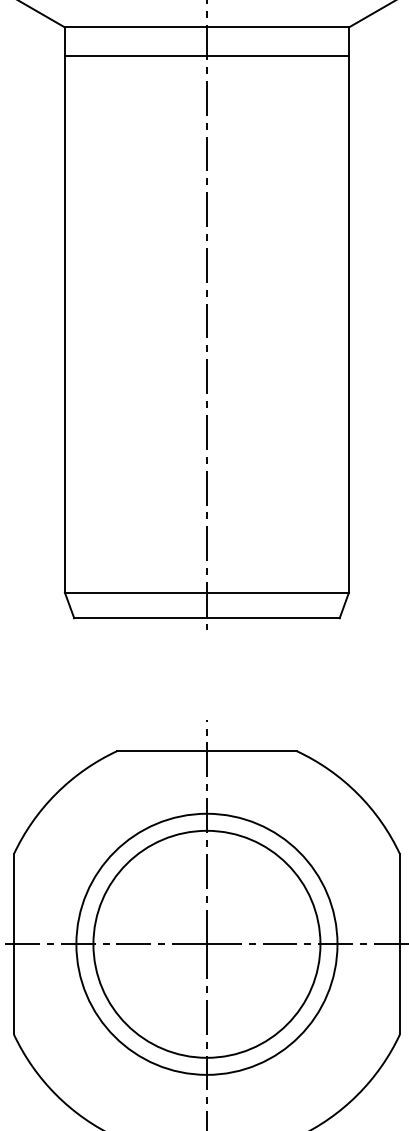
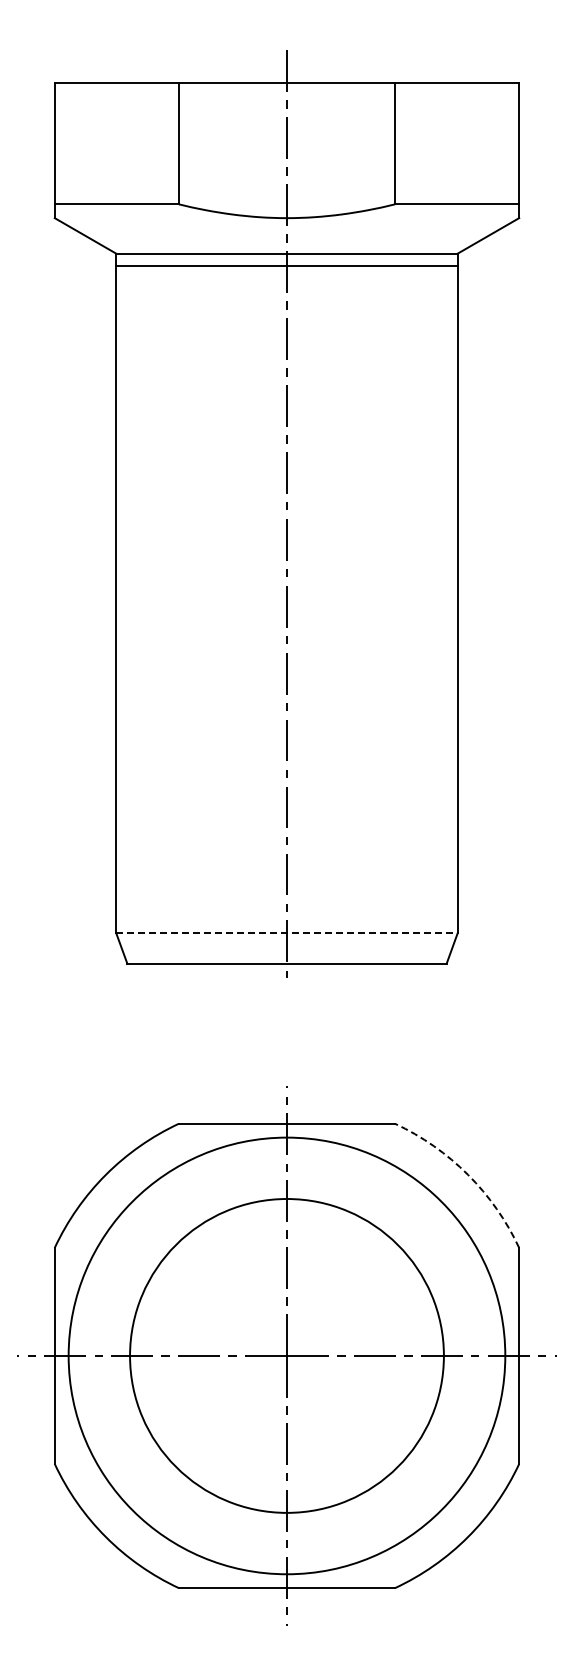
line: (206, 55) -> (286, 265), moved
line: (206, 592) -> (286, 933), solid -> dashed
arc: (357, 793) -> (468, 1174), solid -> dashed
circle: (206, 943) -> (286, 1355), size x1.6

